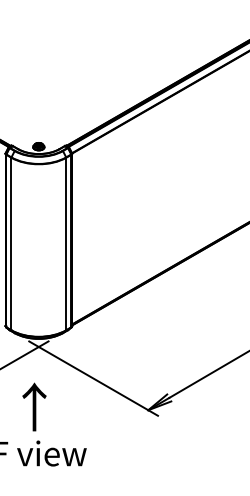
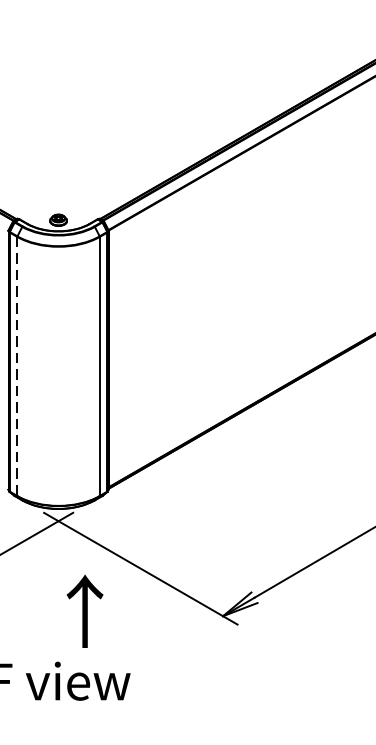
line: (11, 244) -> (17, 367), solid -> dashed
text: (34, 406) -> (85, 610), moved

